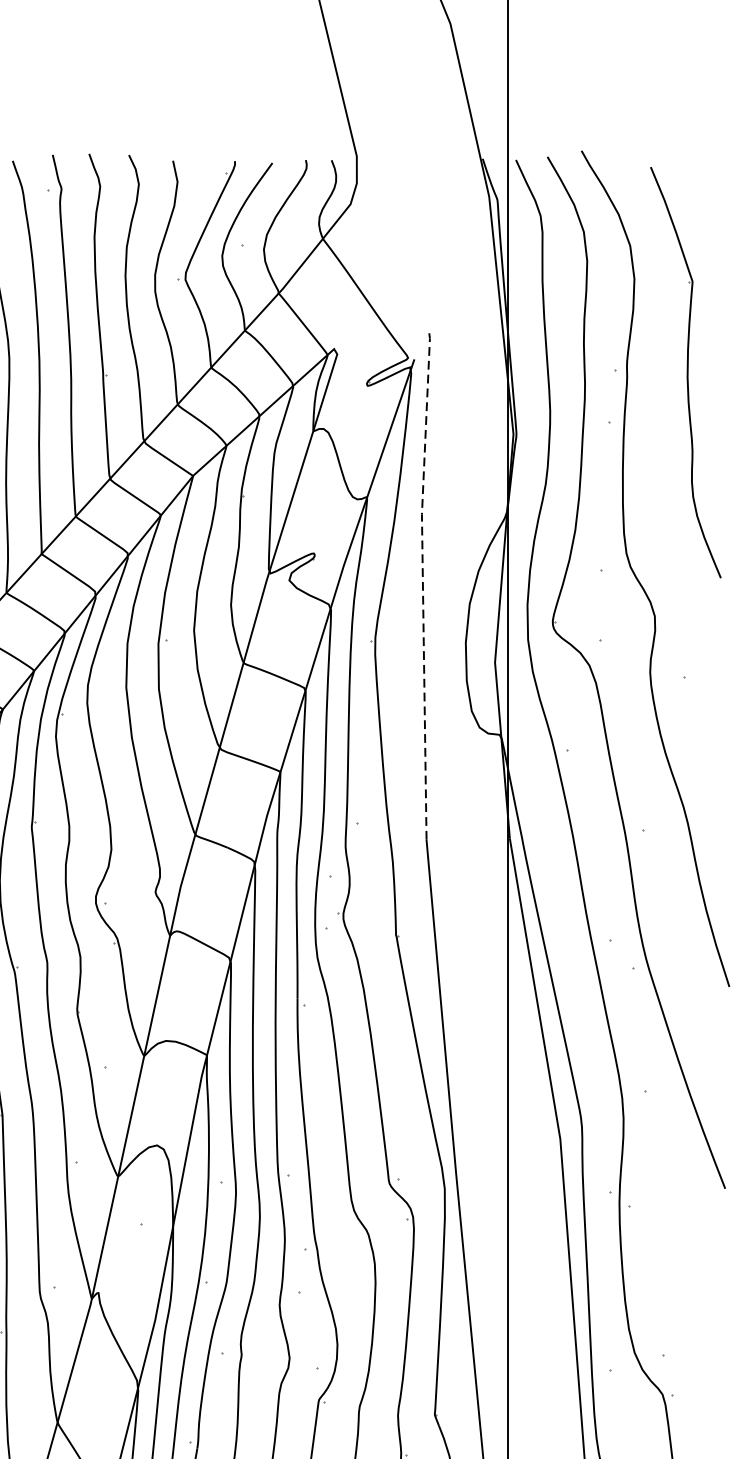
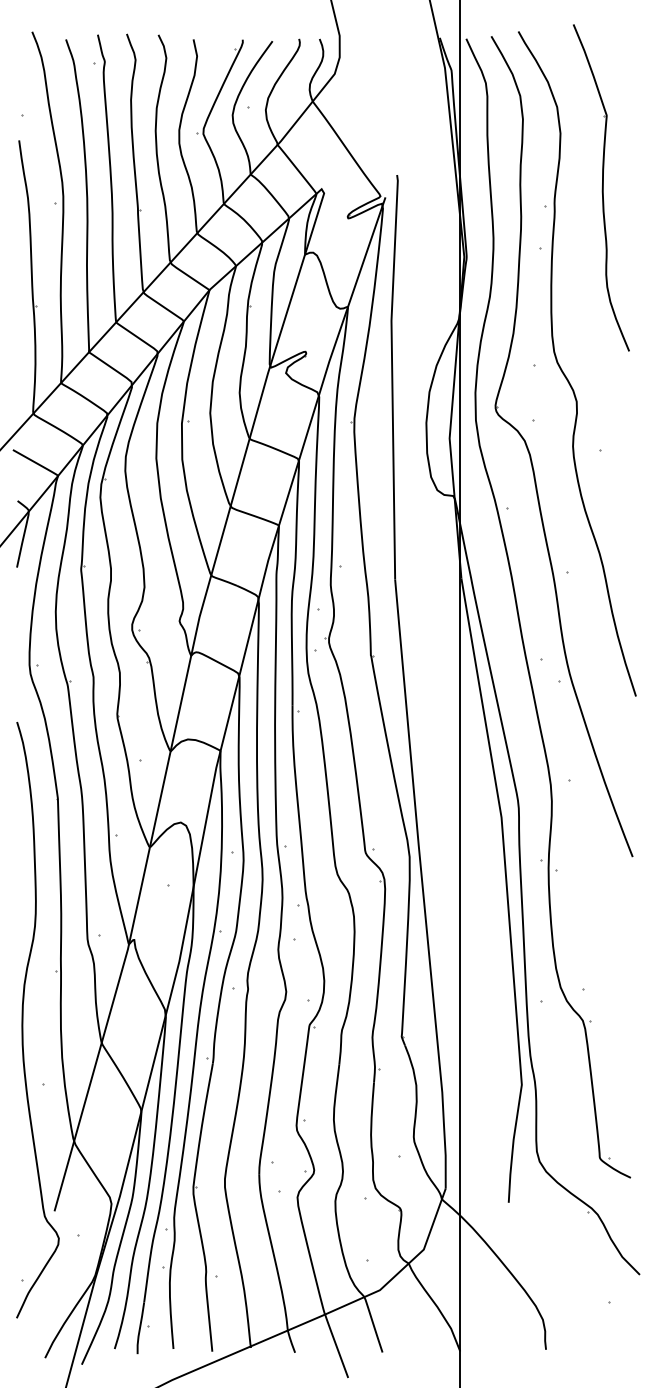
part: (685, 372) -> (601, 187), moved
line: (423, 583) -> (392, 375), dashed -> solid

